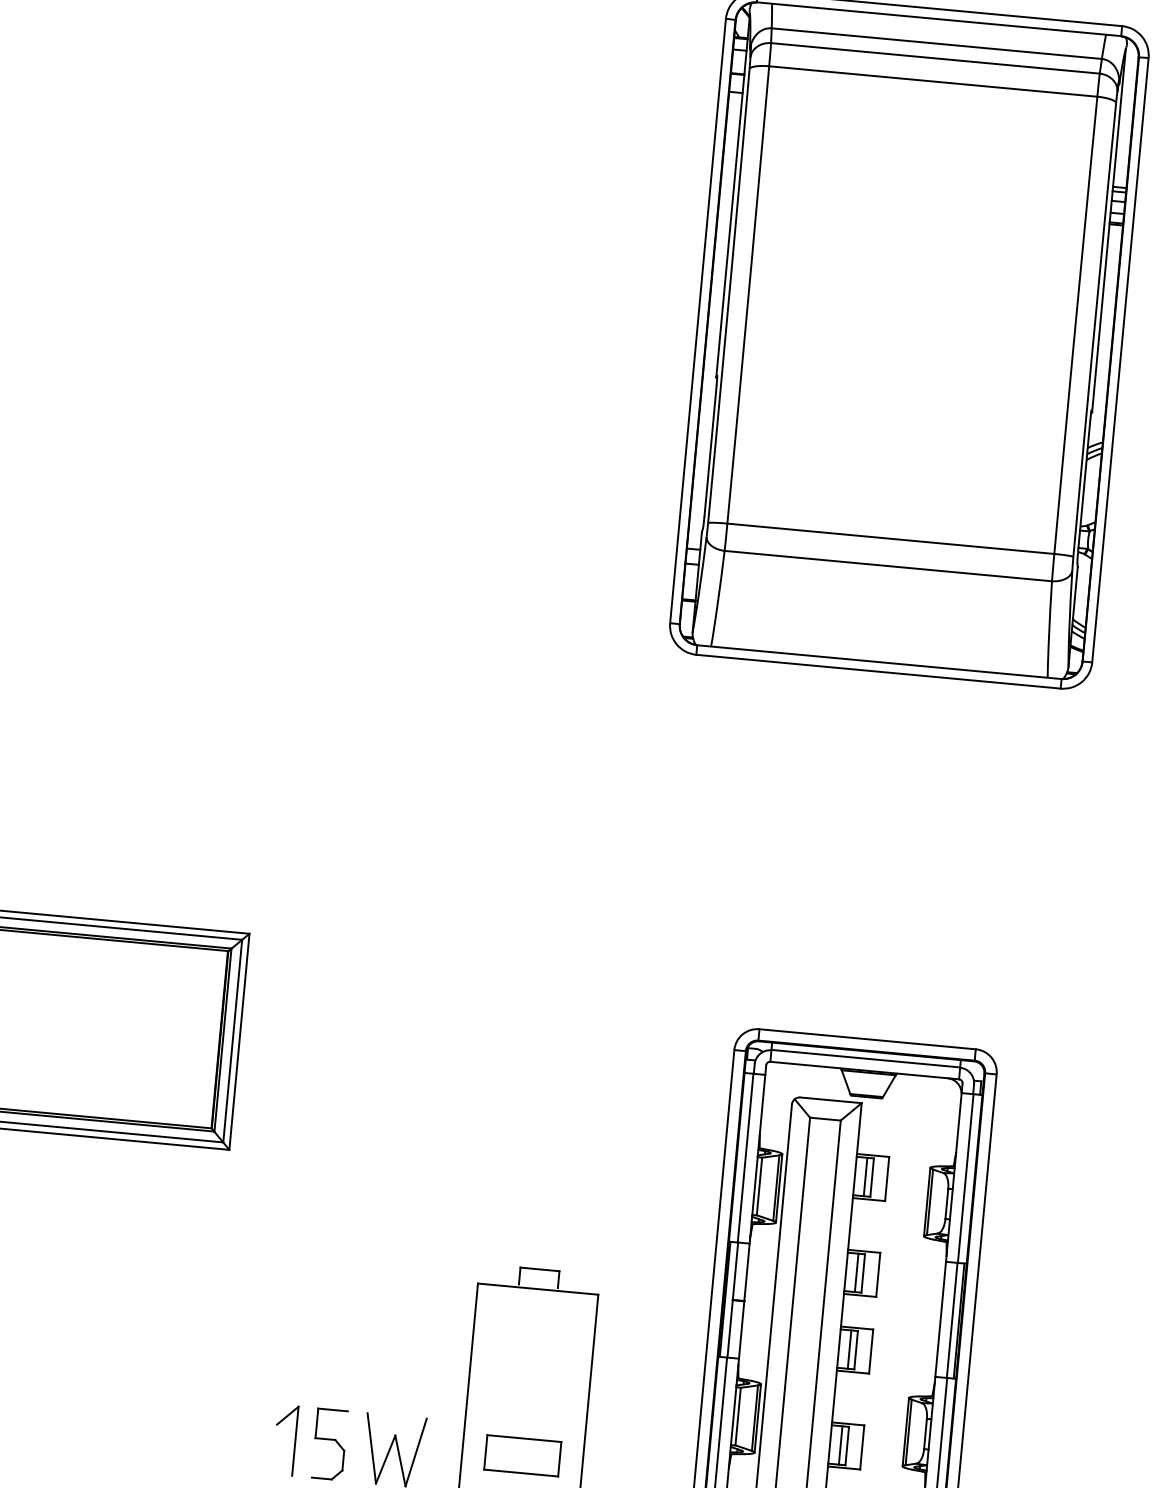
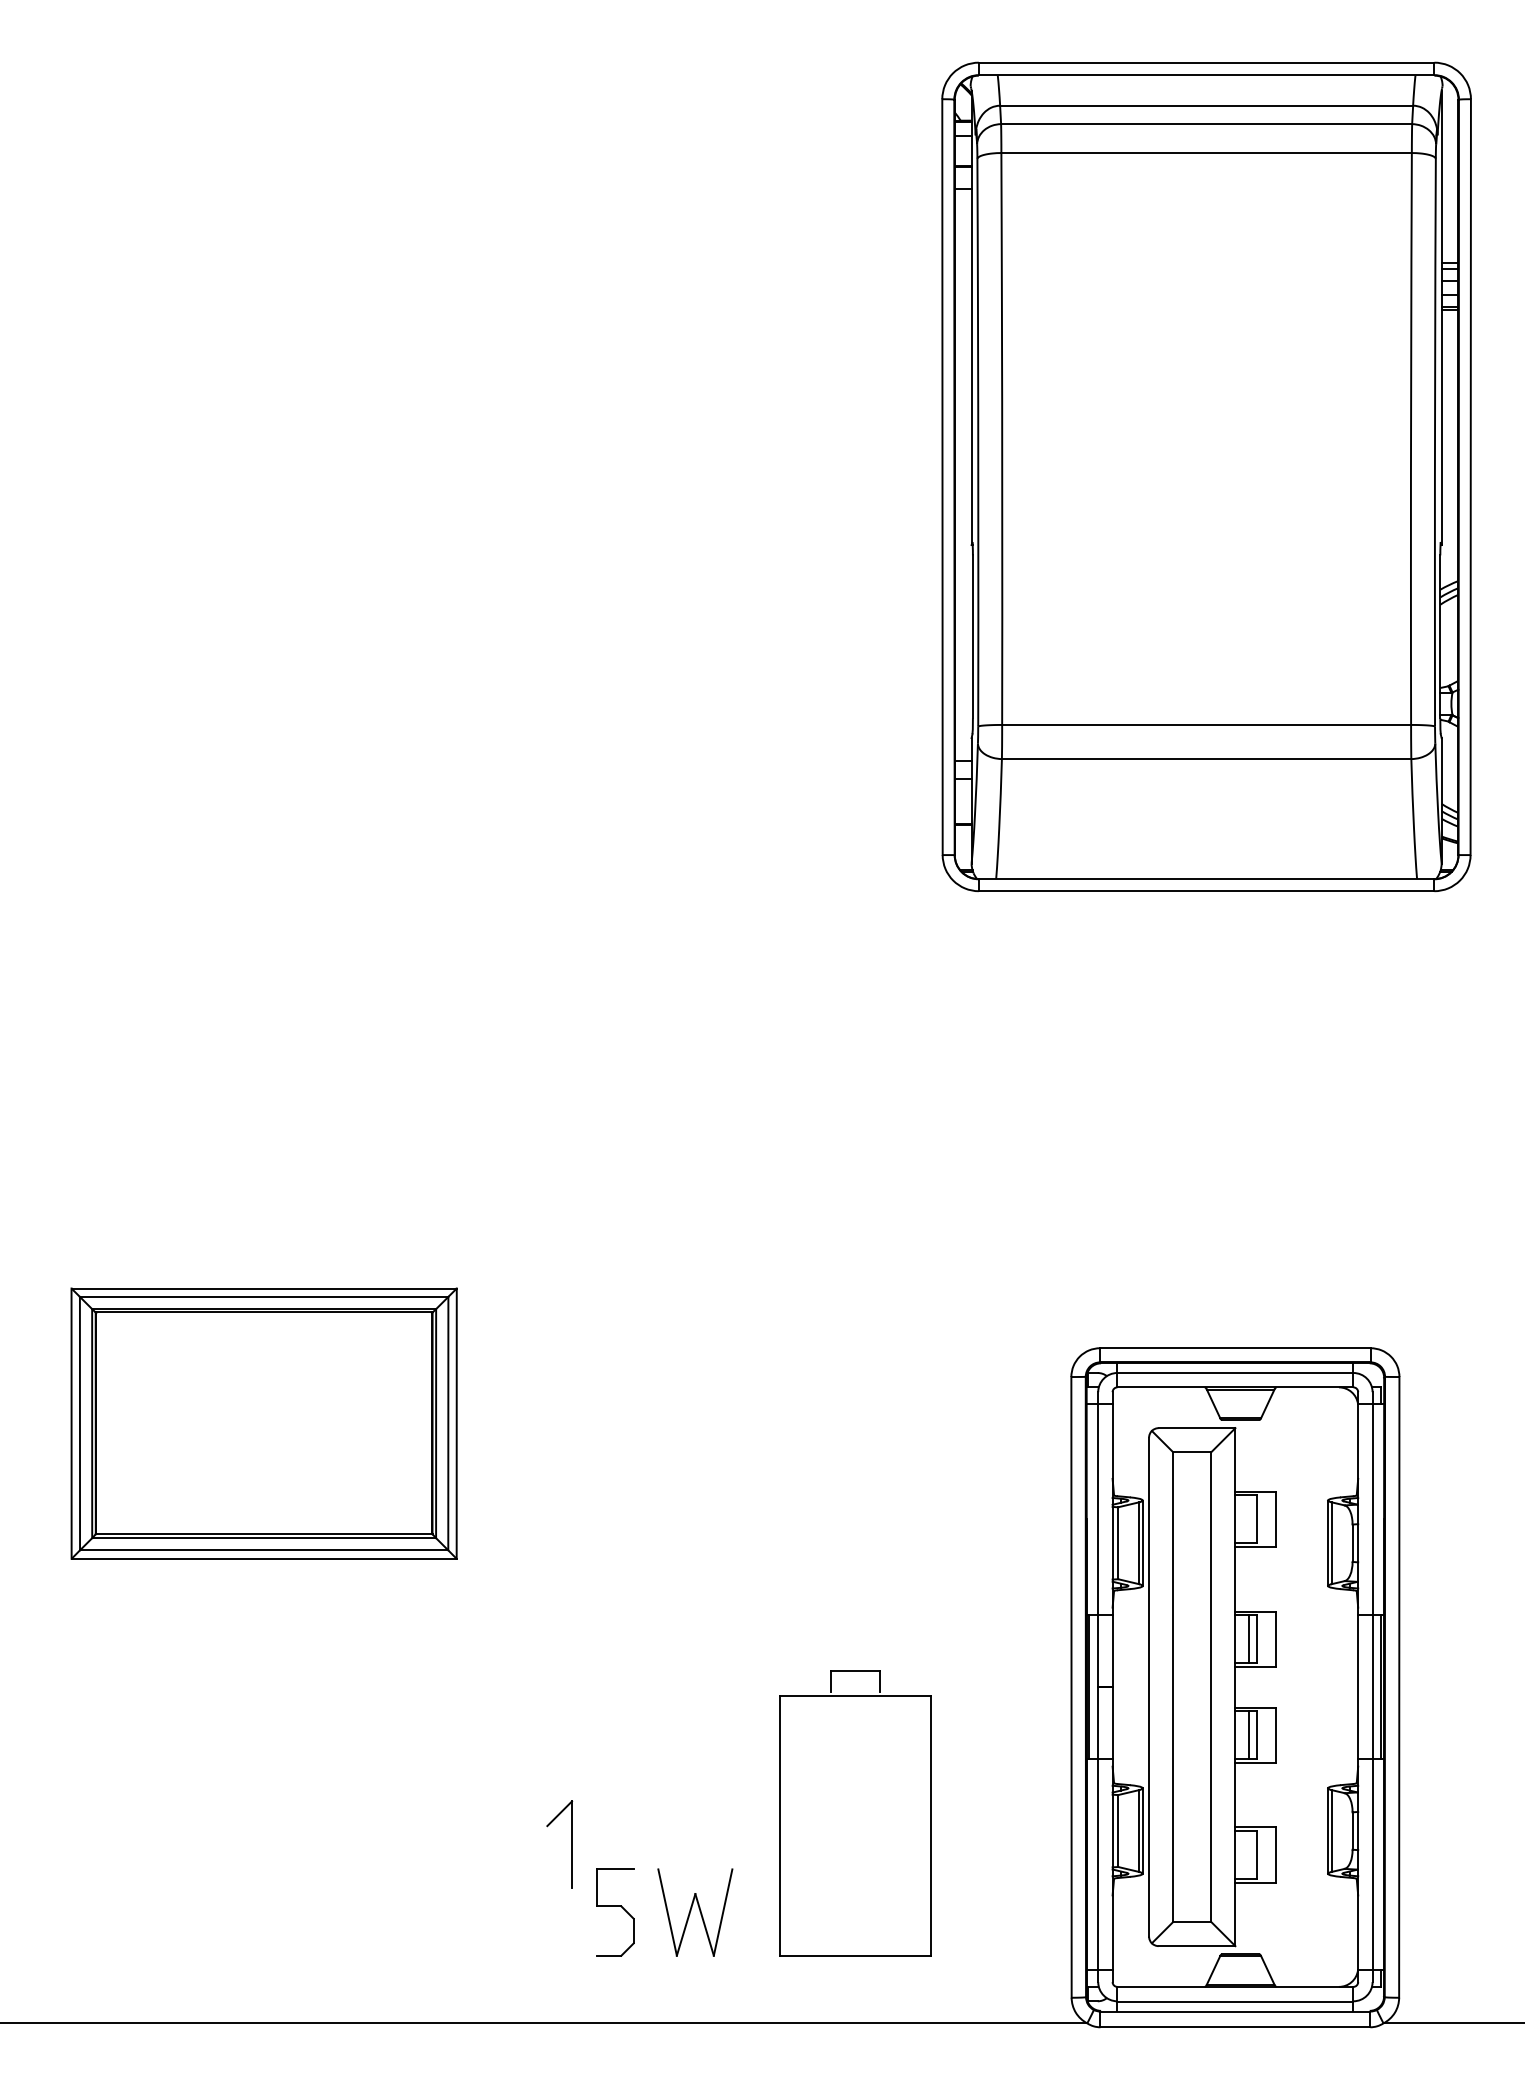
line: (865, 1177) -> (1248, 1519), removed
part: (294, 1441) -> (571, 1844), moved
line: (840, 1445) -> (1248, 1854), removed
part: (522, 1455) -> (855, 1904), removed

